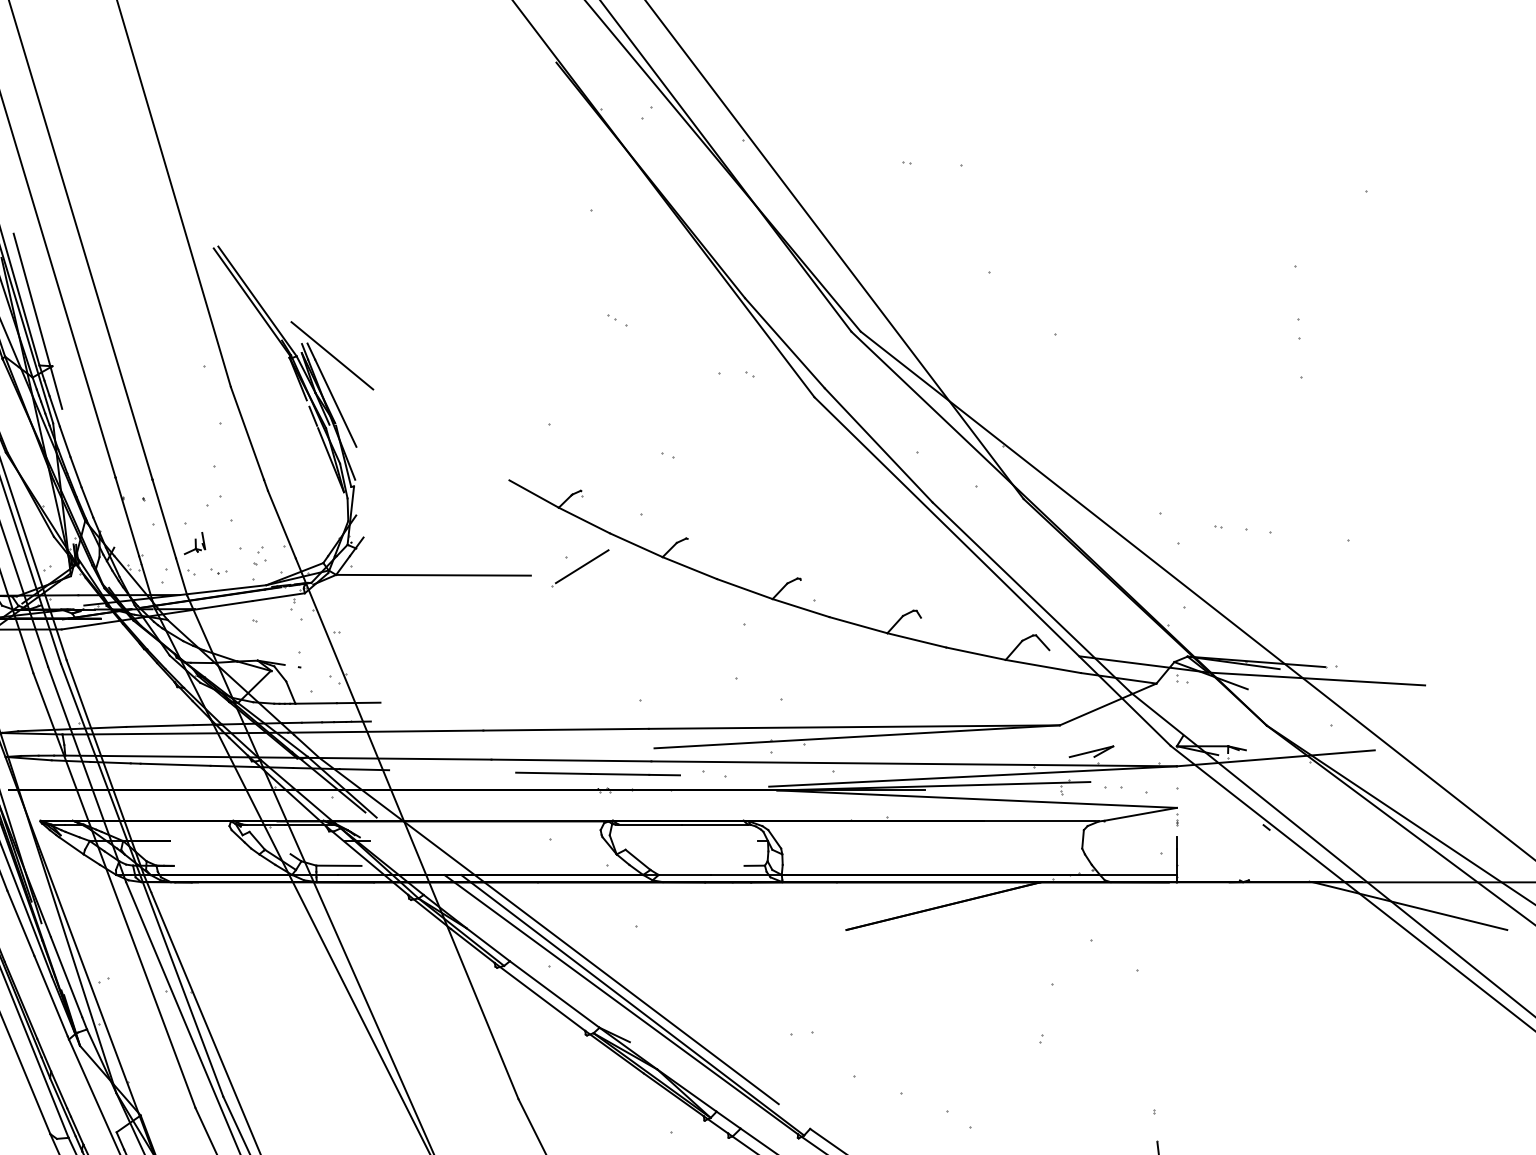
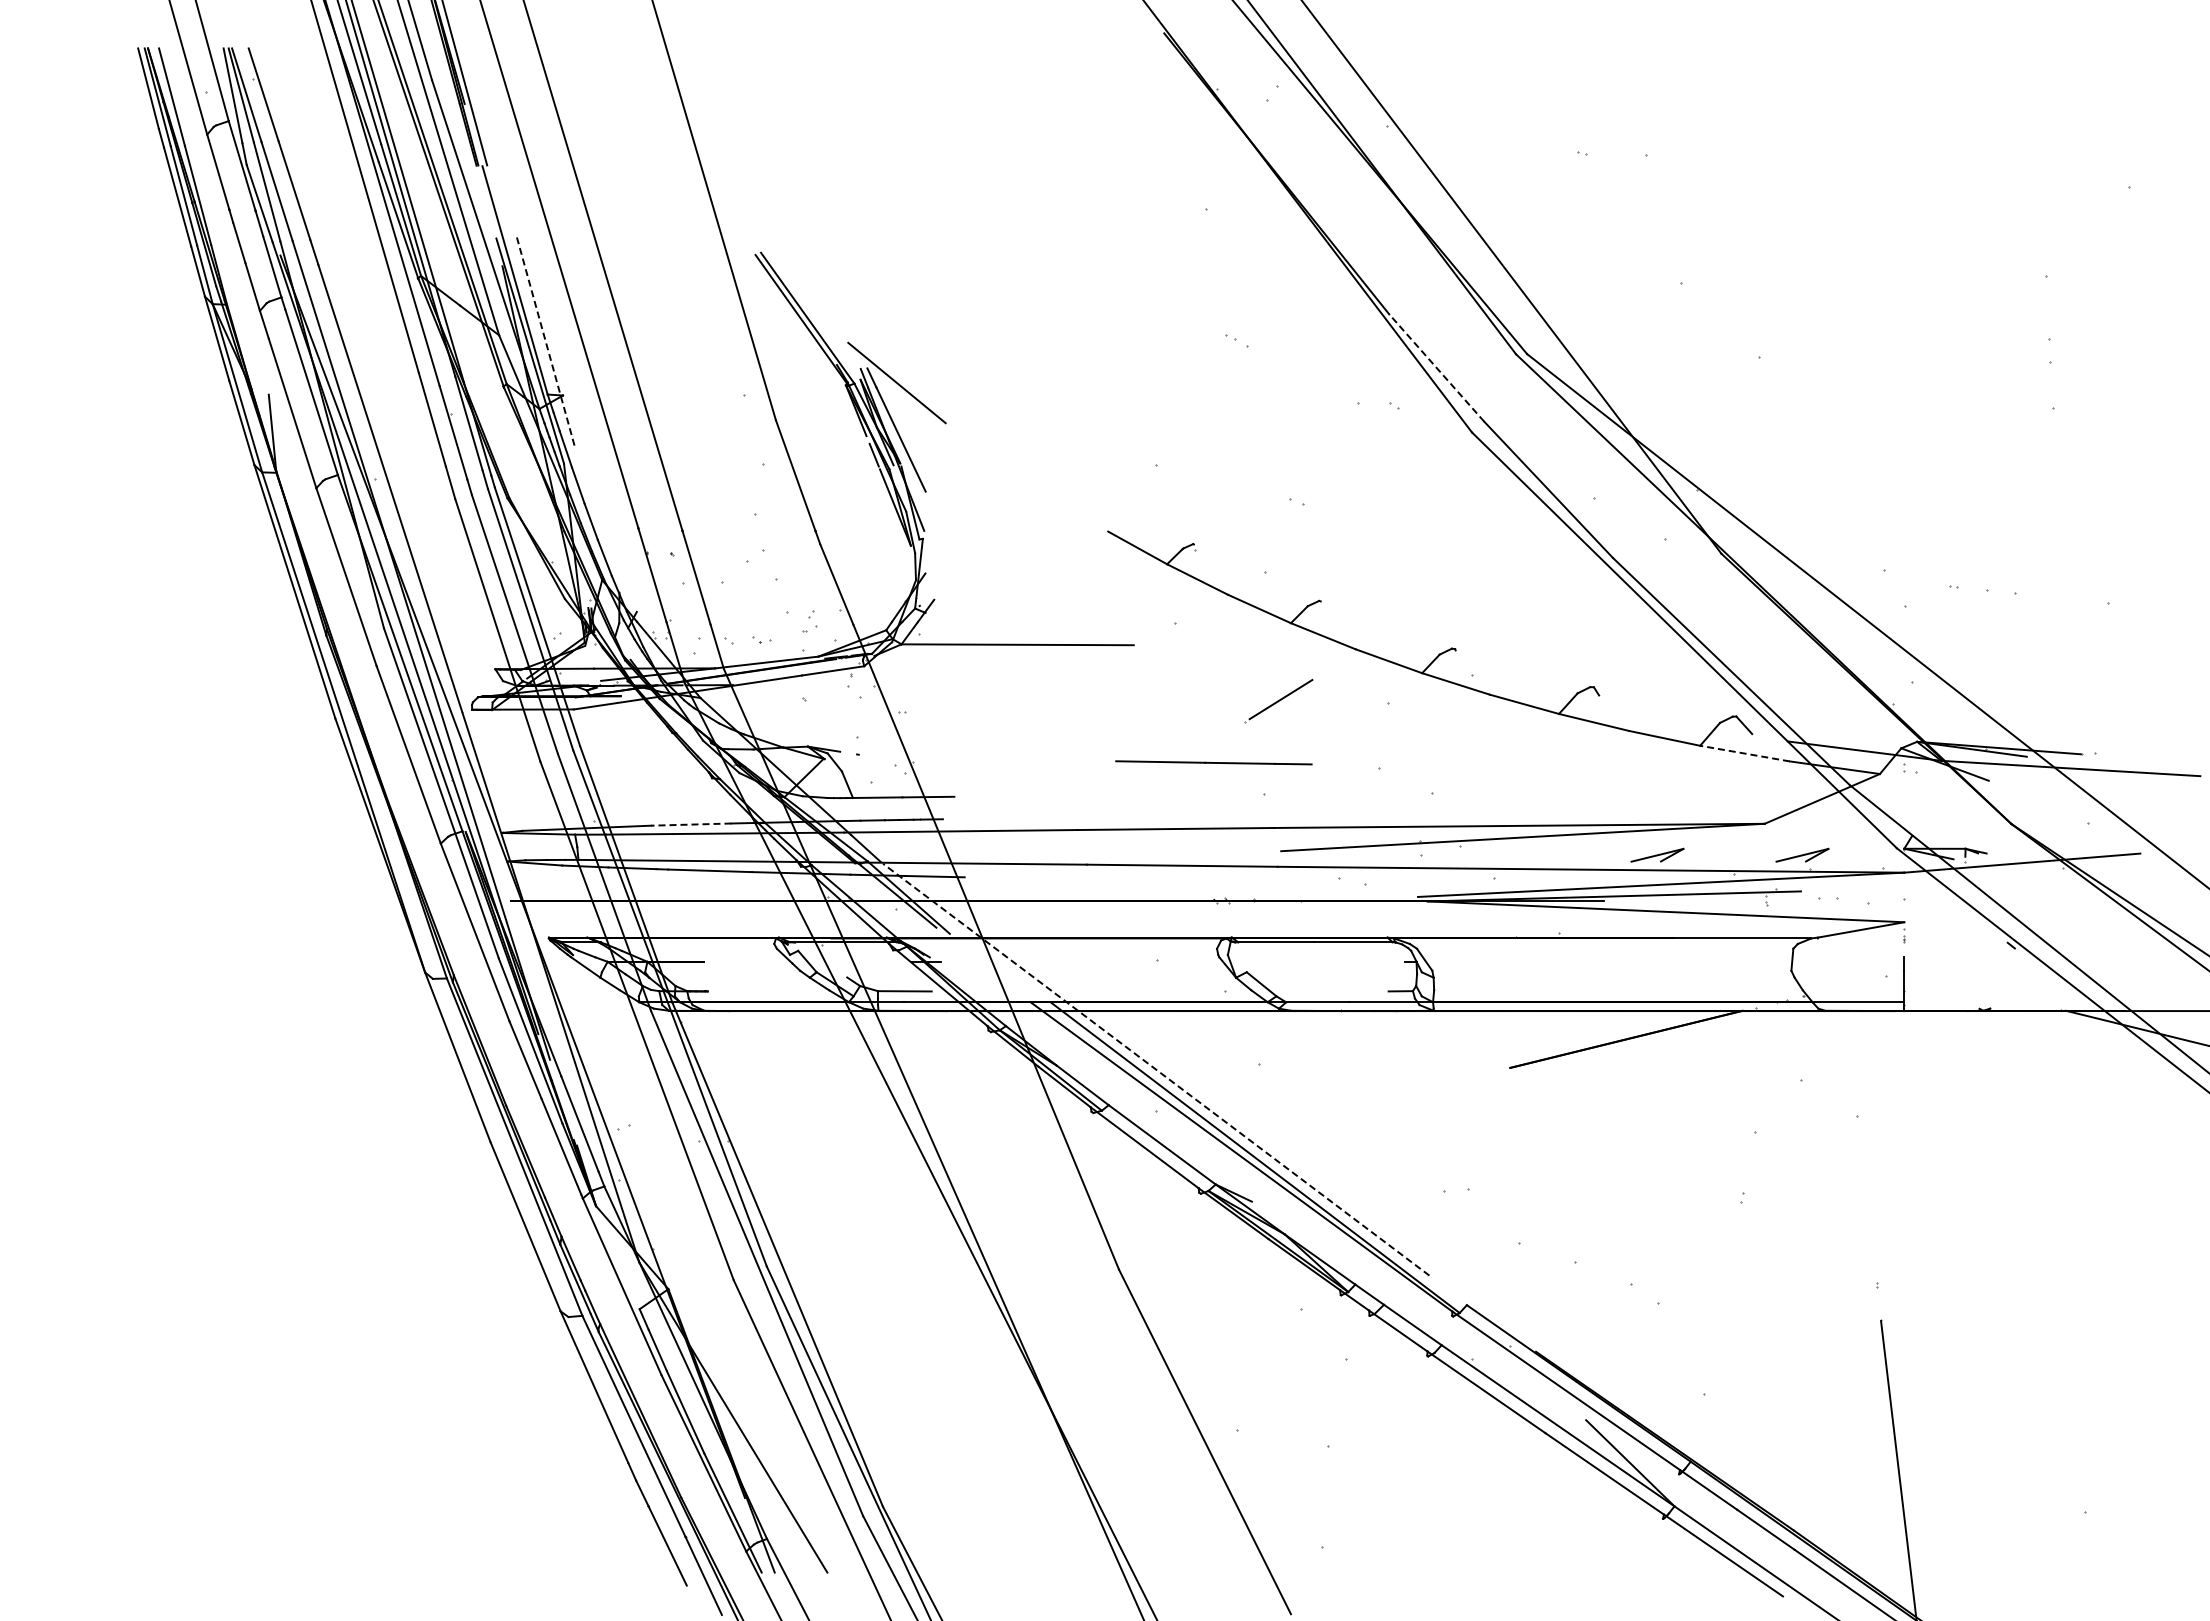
line: (37, 321) -> (545, 342), solid -> dashed
line: (784, 343) -> (1436, 368), solid -> dashed
part: (195, 543) -> (733, 606), removed
line: (580, 568) -> (1278, 701), moved
line: (1043, 666) -> (1745, 753), solid -> dashed
line: (159, 725) -> (690, 824), solid -> dashed
part: (969, 751) -> (1657, 854), added
line: (597, 773) -> (1213, 762), moved
line: (549, 931) -> (1155, 1069), solid -> dashed

